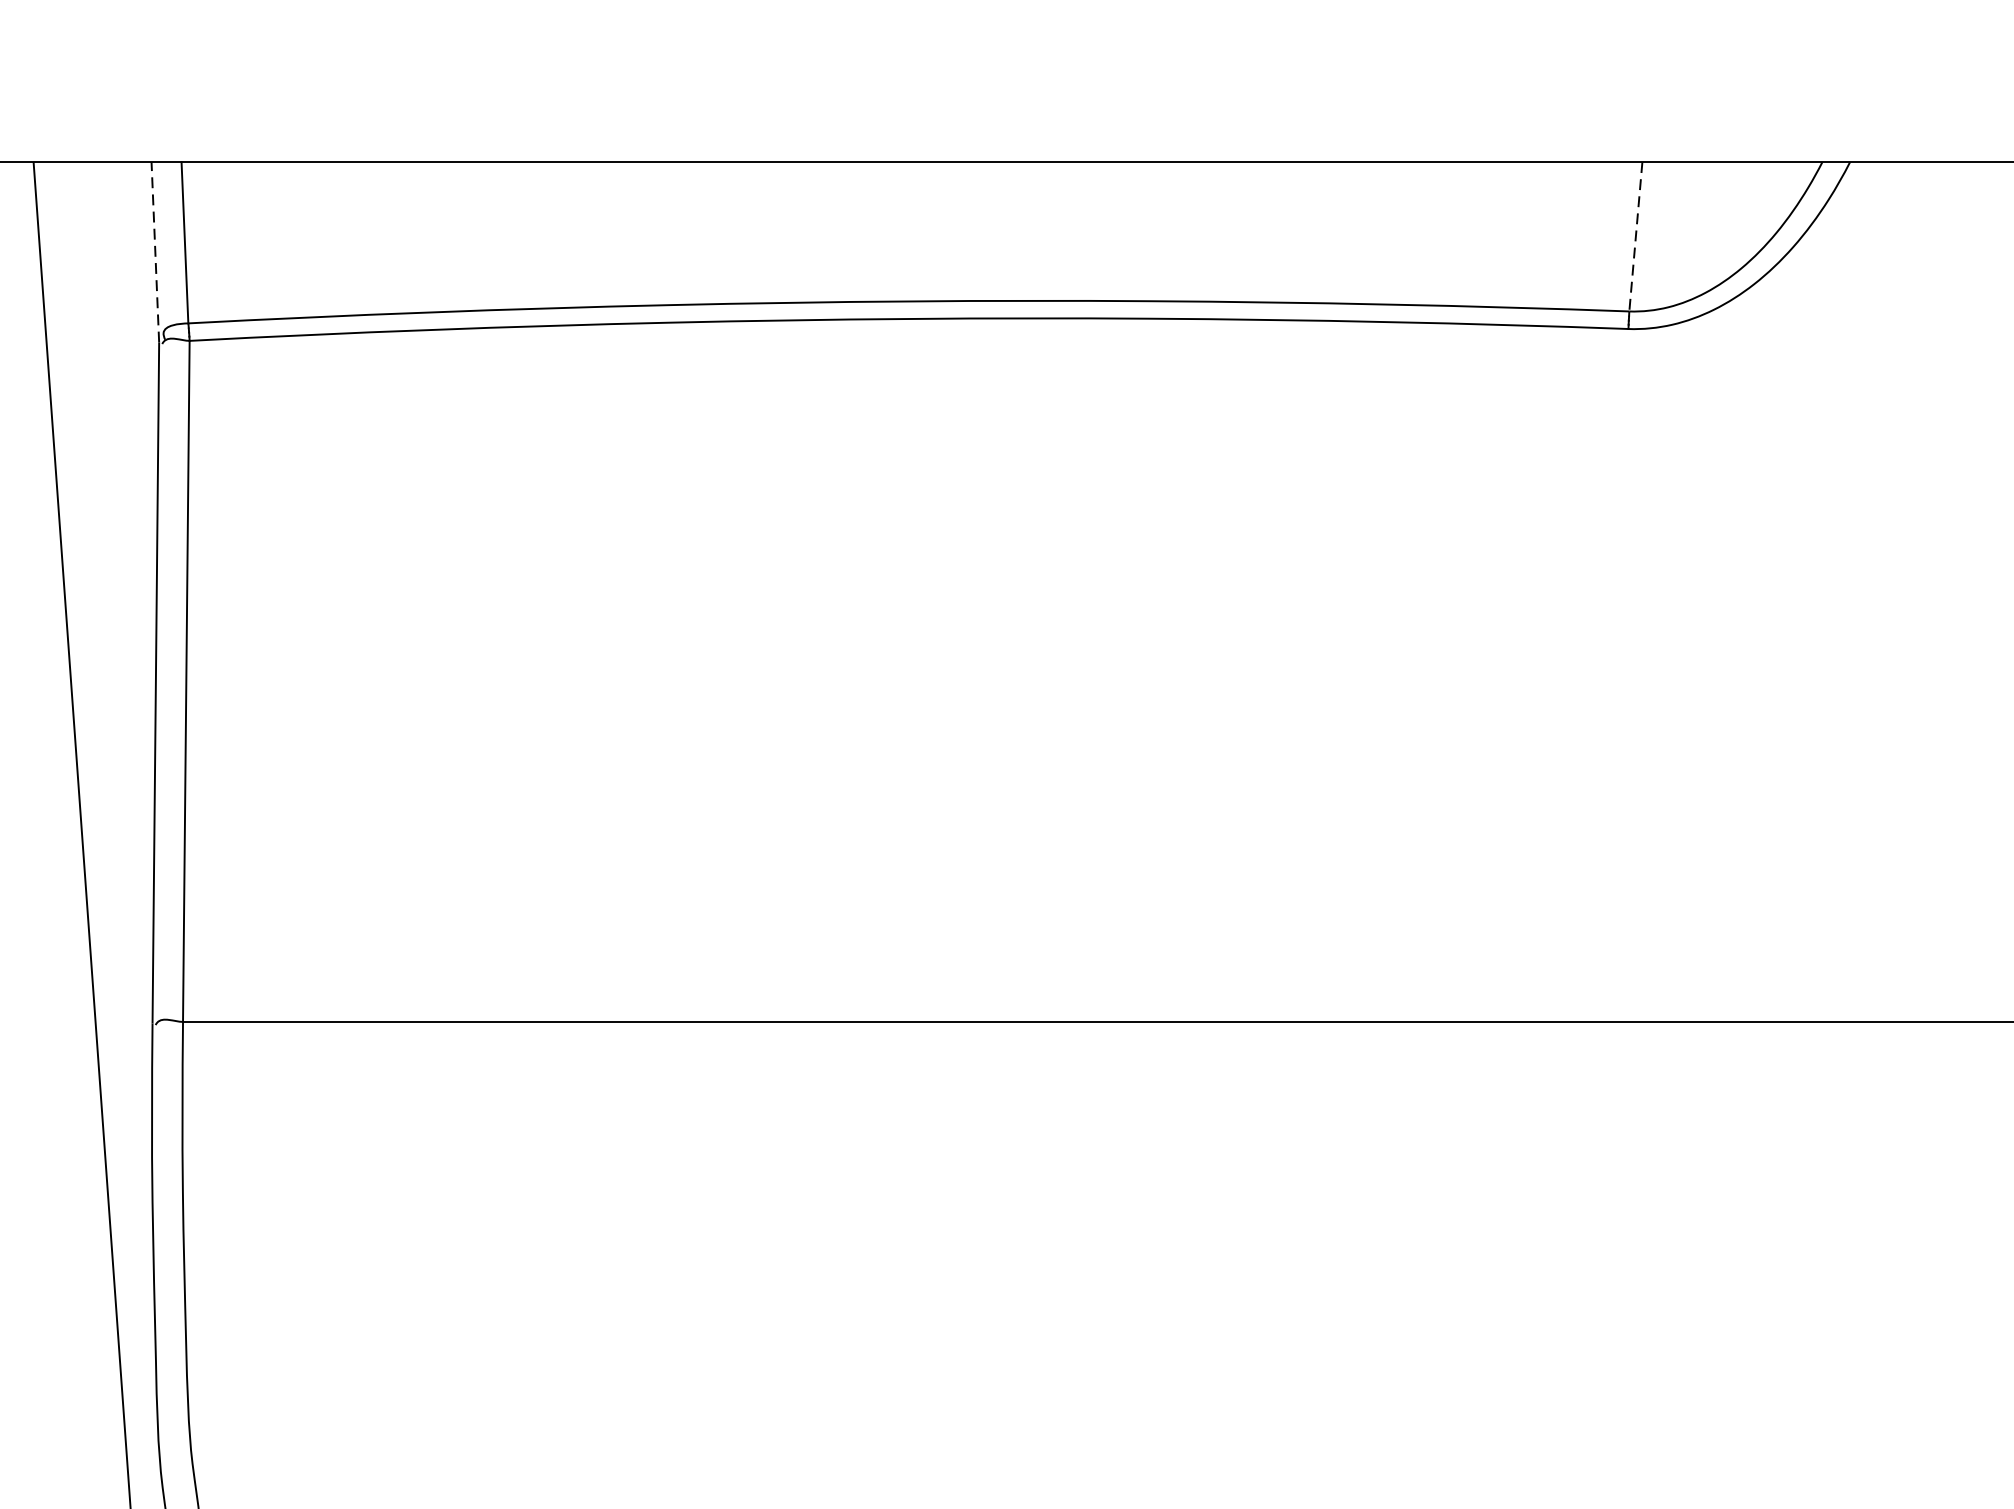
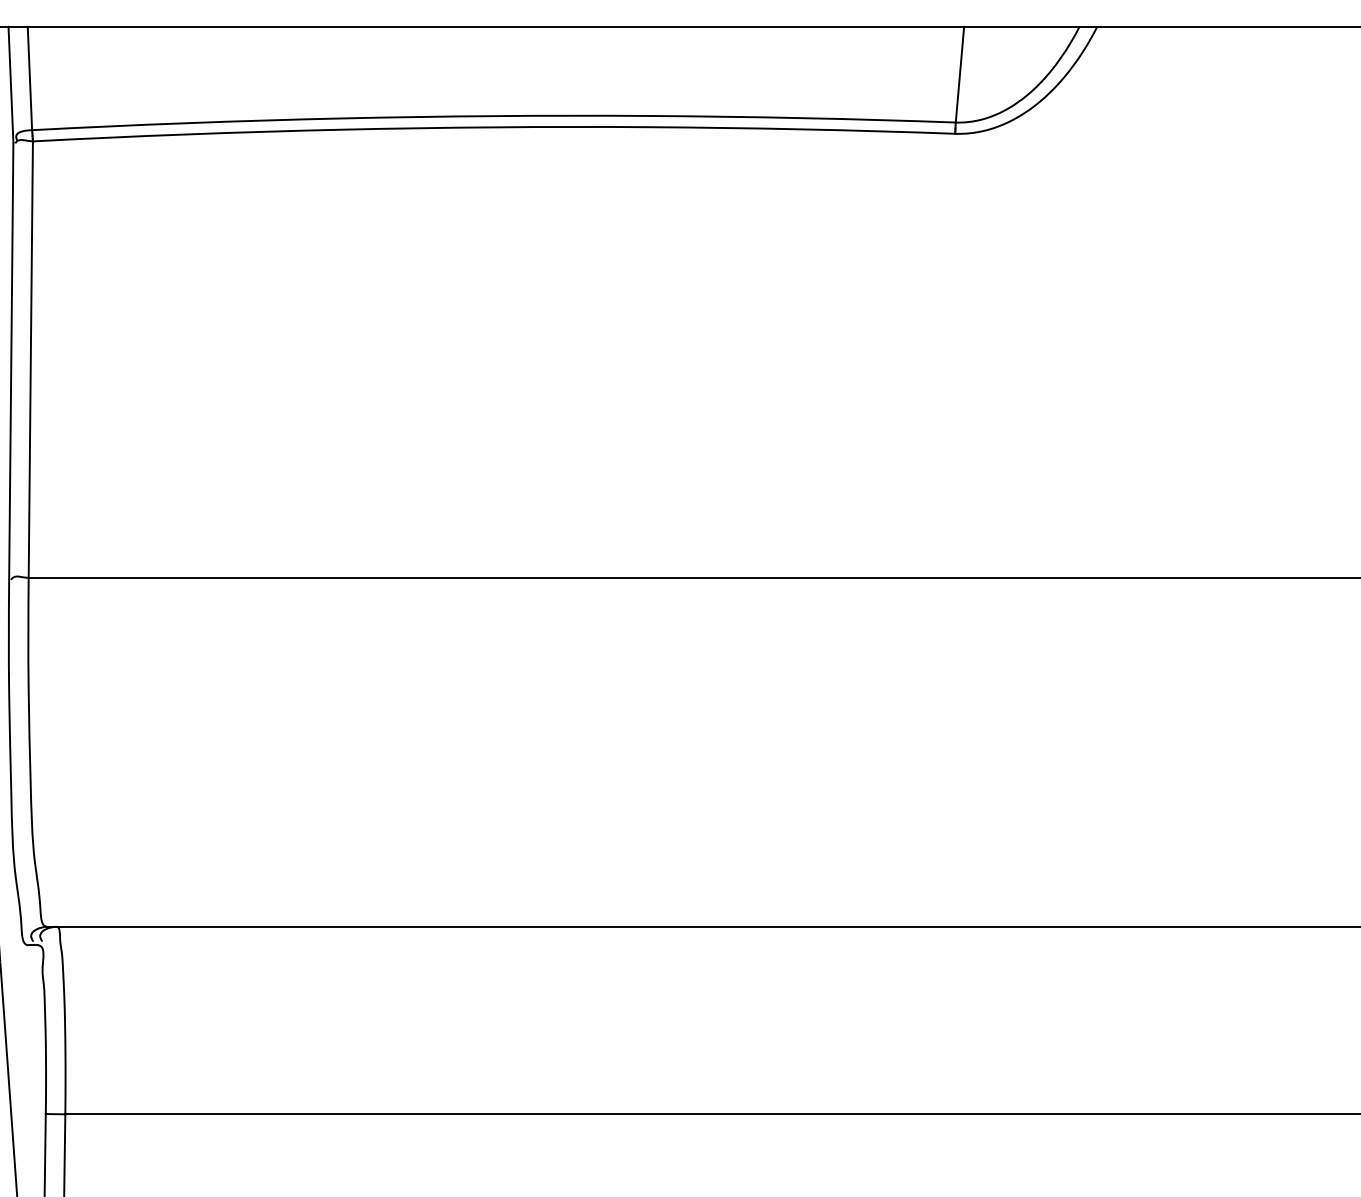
line: (1635, 238) -> (959, 75), dashed -> solid
line: (154, 252) -> (10, 84), dashed -> solid

